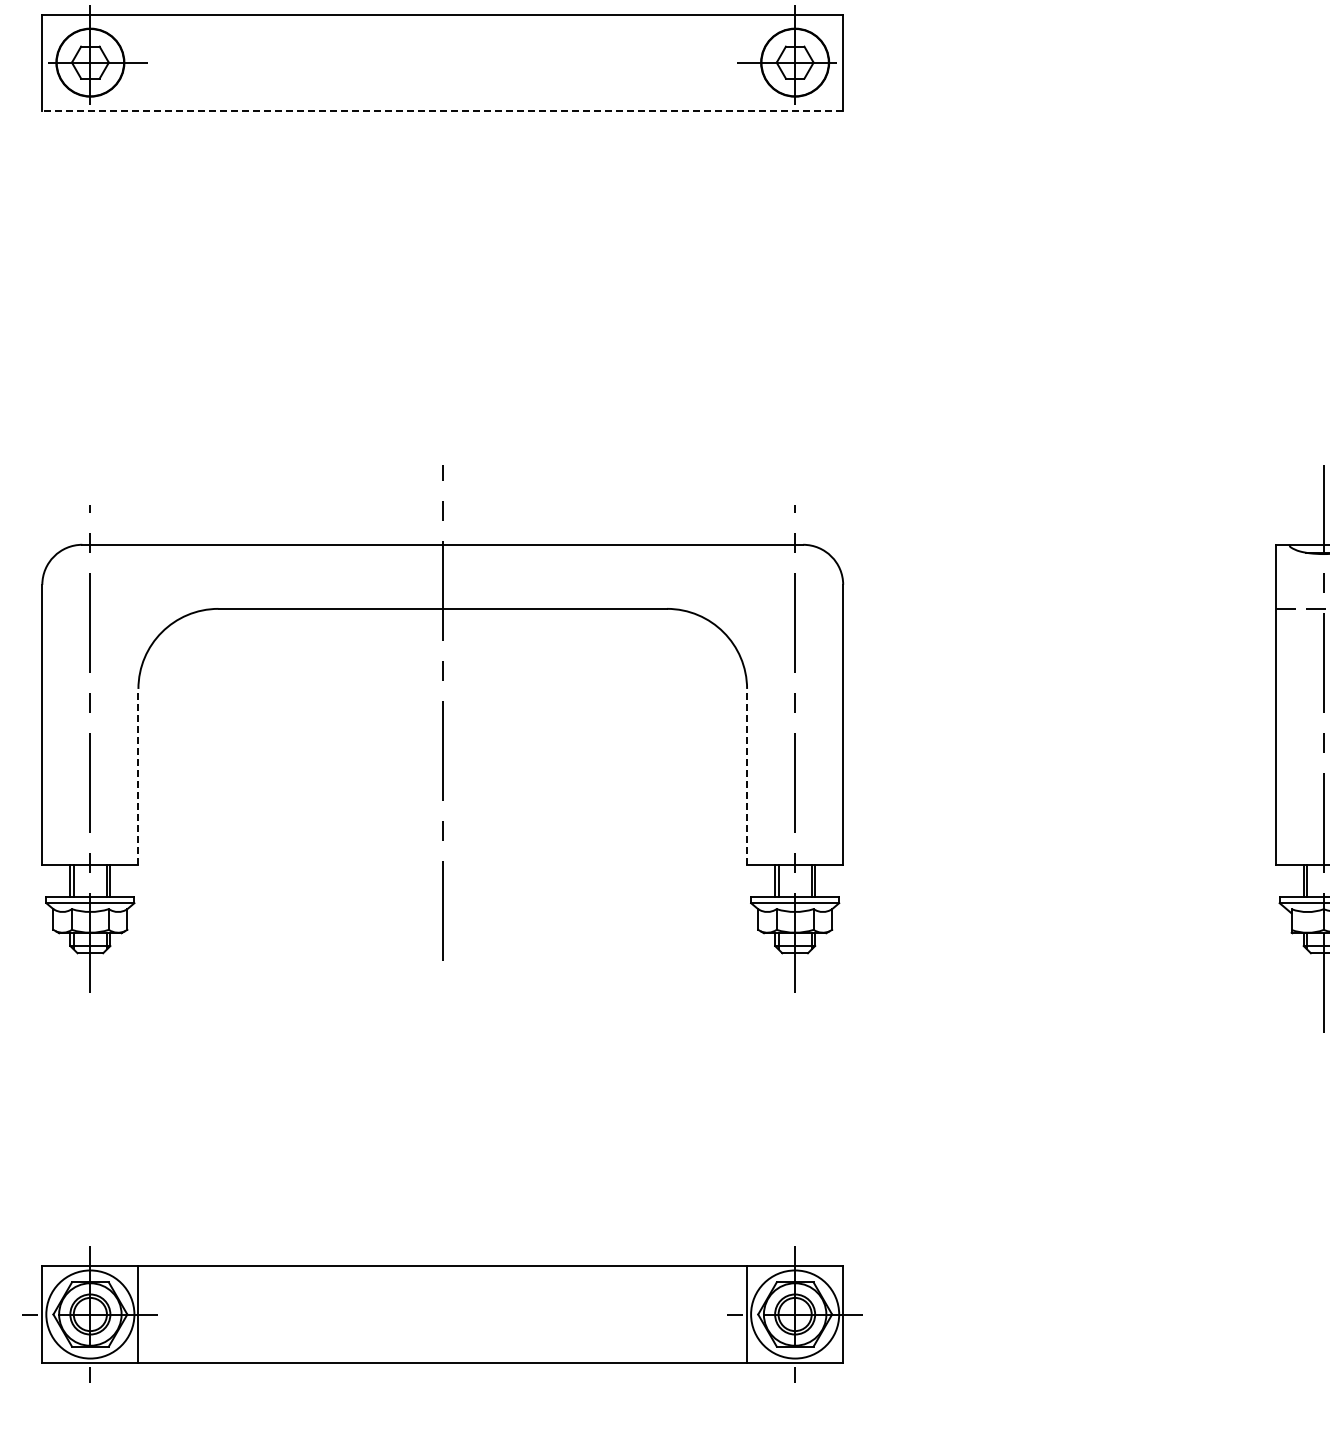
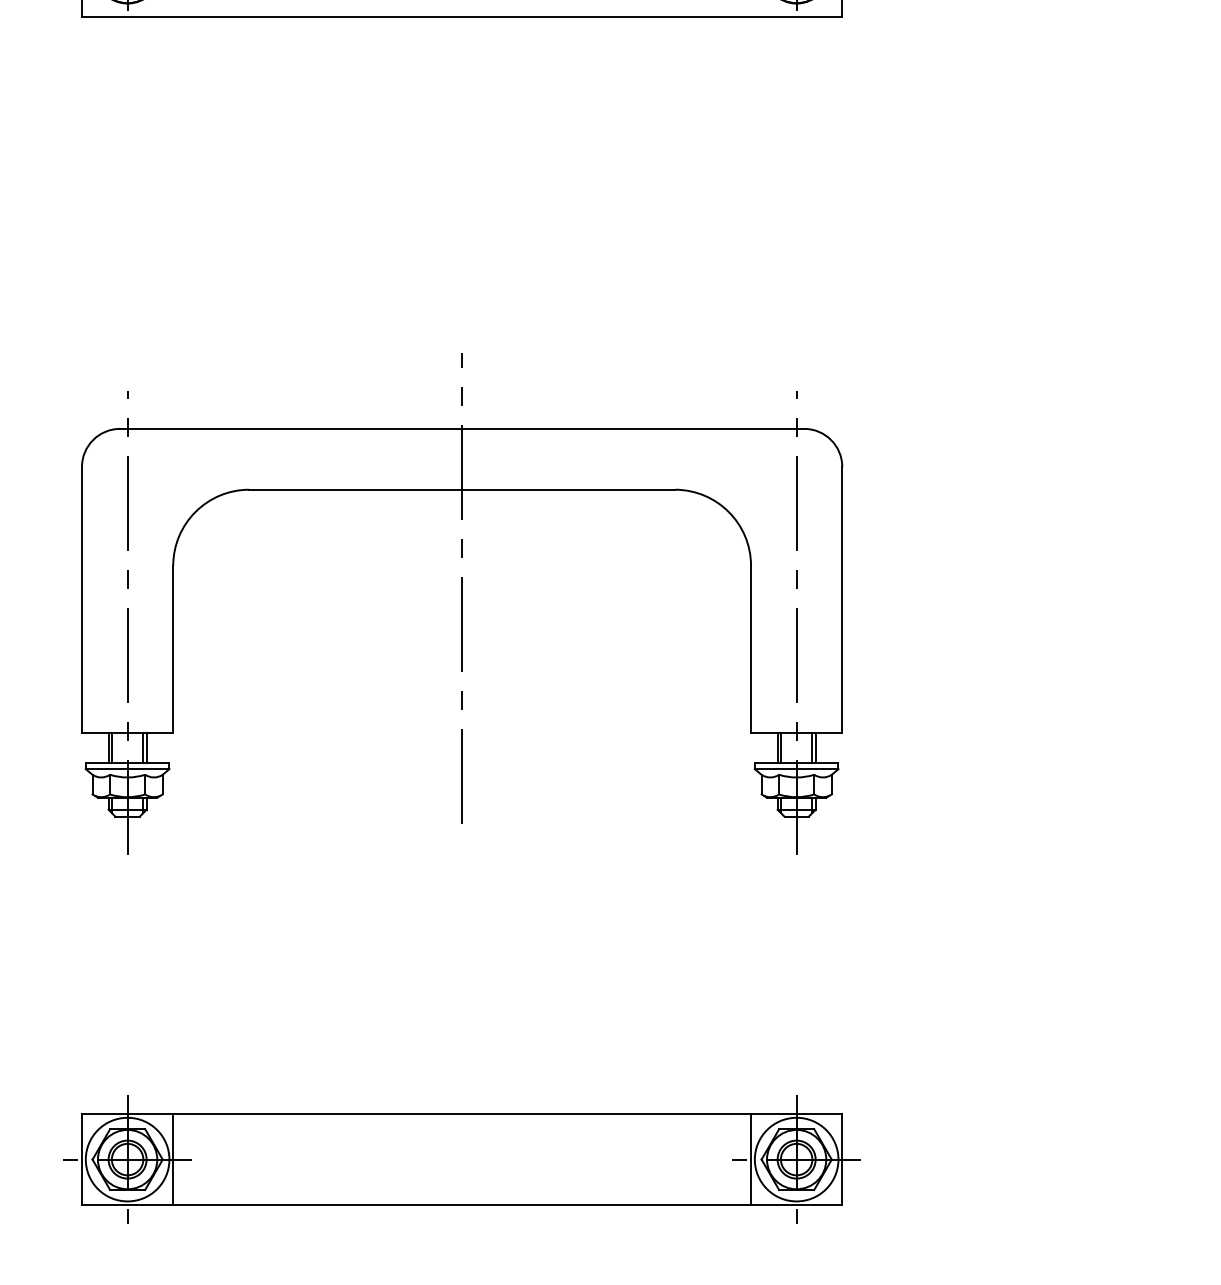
line: (442, 110) -> (461, 16), dashed -> solid
line: (138, 776) -> (173, 648), dashed -> solid
line: (747, 776) -> (751, 648), dashed -> solid

